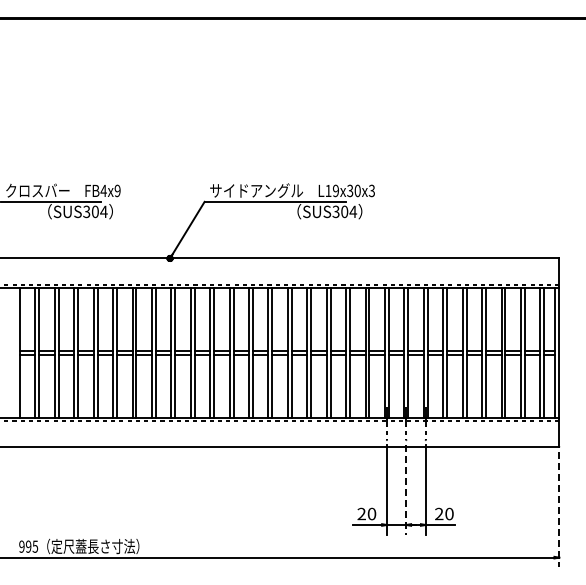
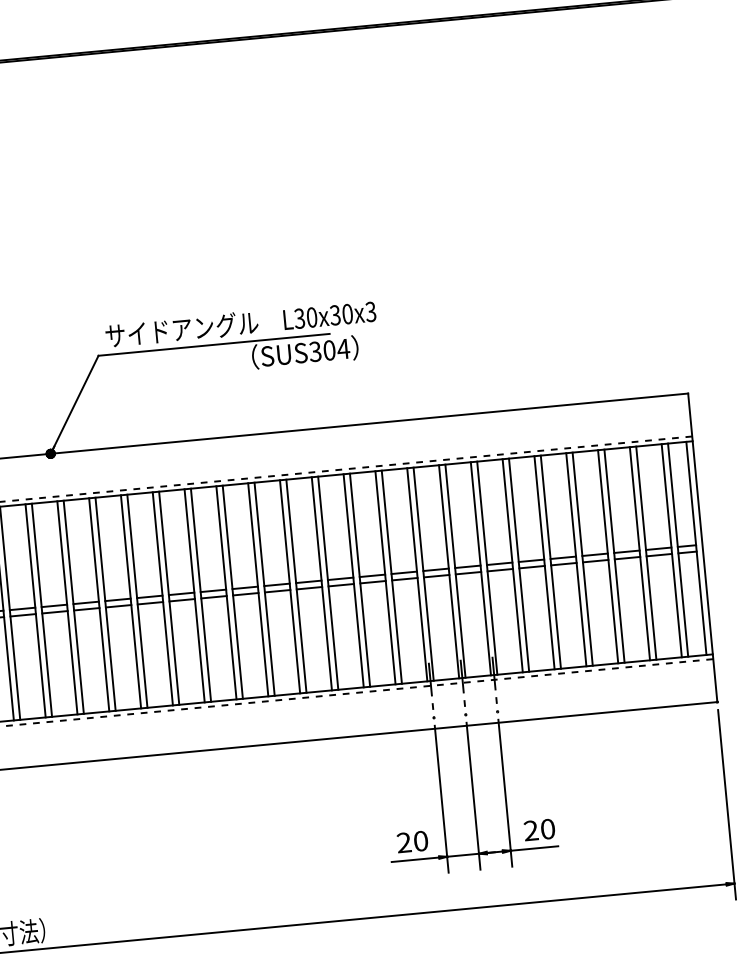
text: (331, 190) -> (304, 317), L19x30x3 -> L30x30x3
line: (406, 489) -> (473, 795), dashed -> solid
line: (559, 509) -> (727, 804), dashed -> solid

